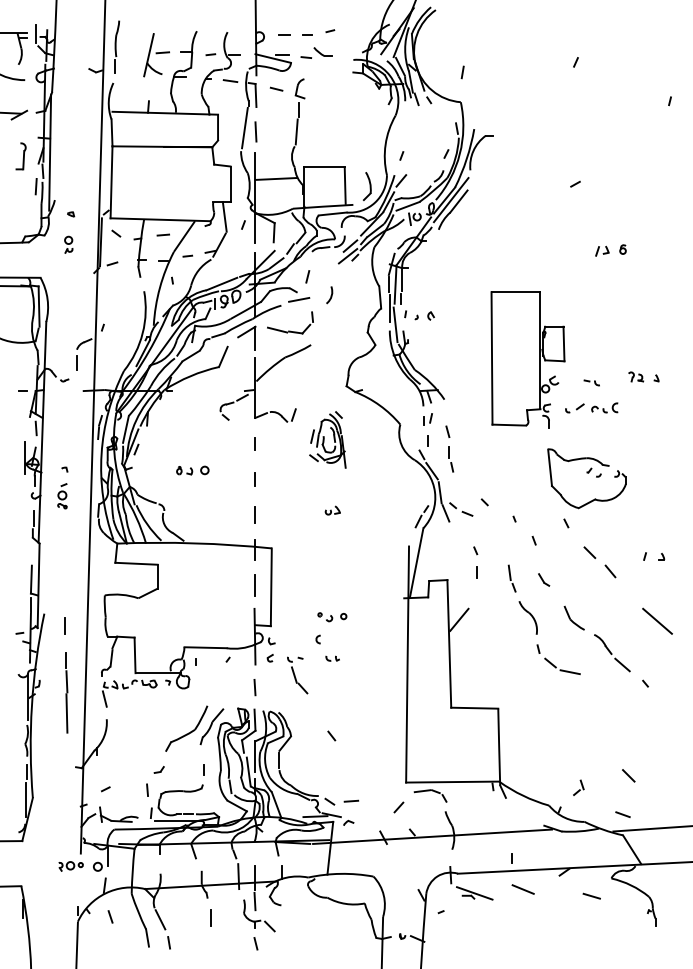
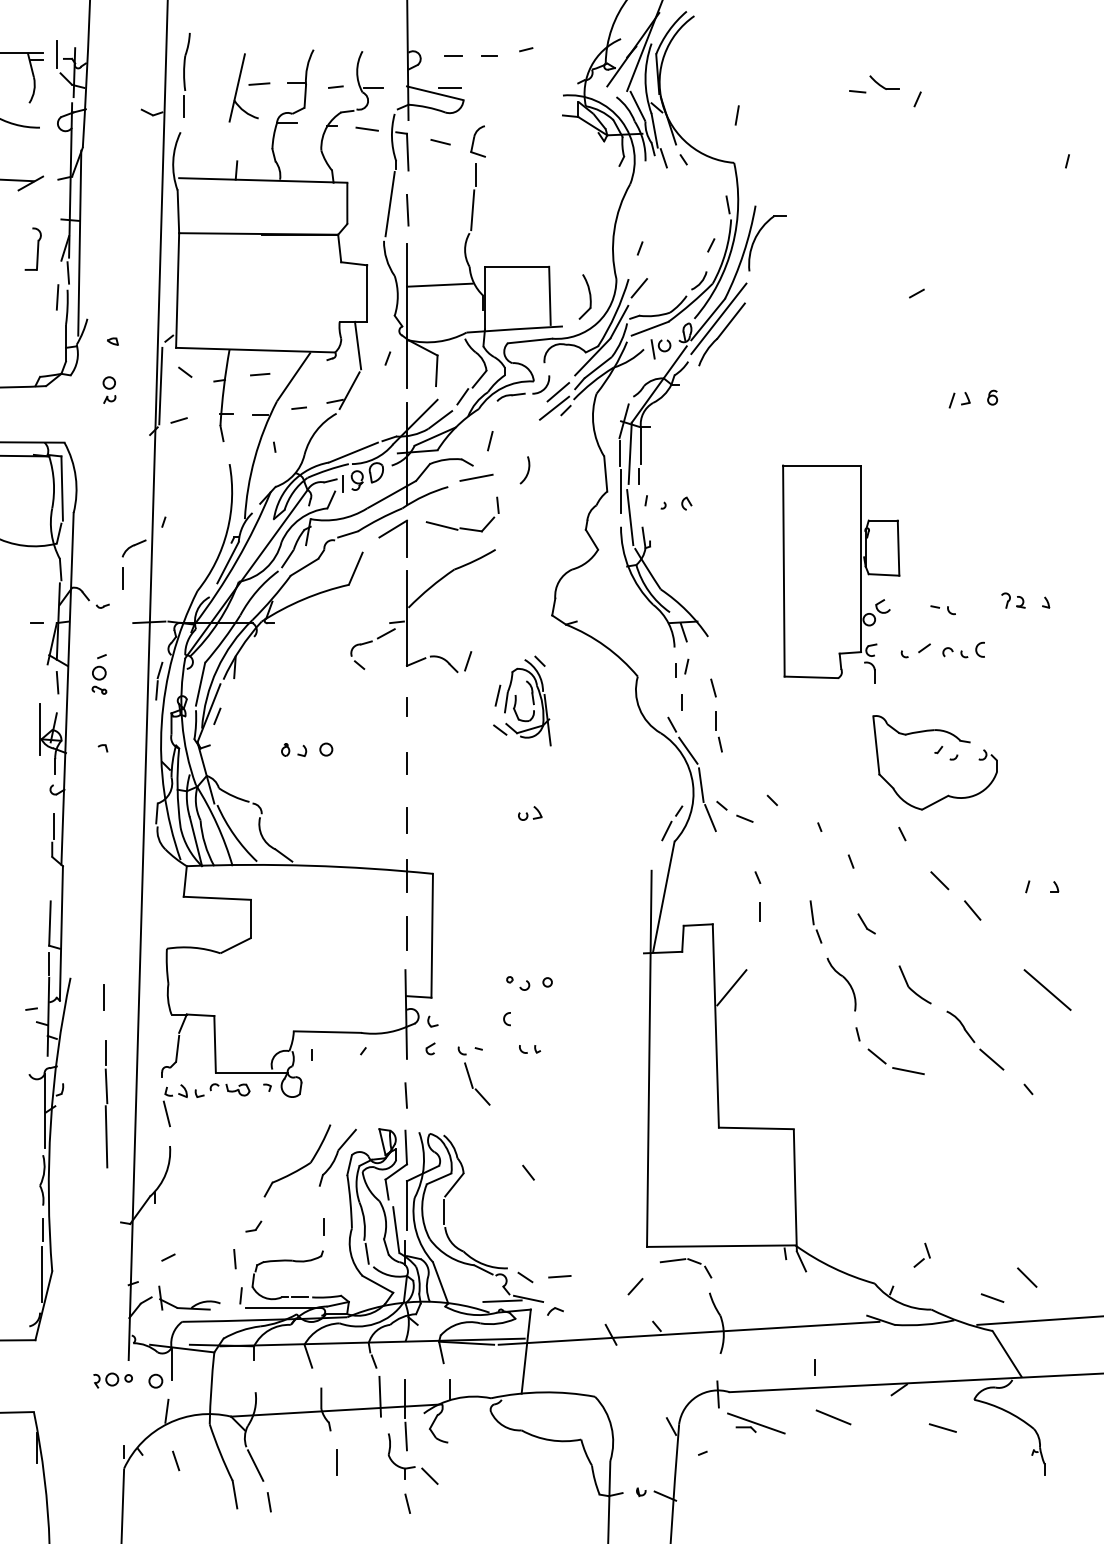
part: (316, 52) -> (873, 83), moved
part: (62, 496) -> (99, 674), moved
line: (628, 775) -> (1026, 1277), moved

